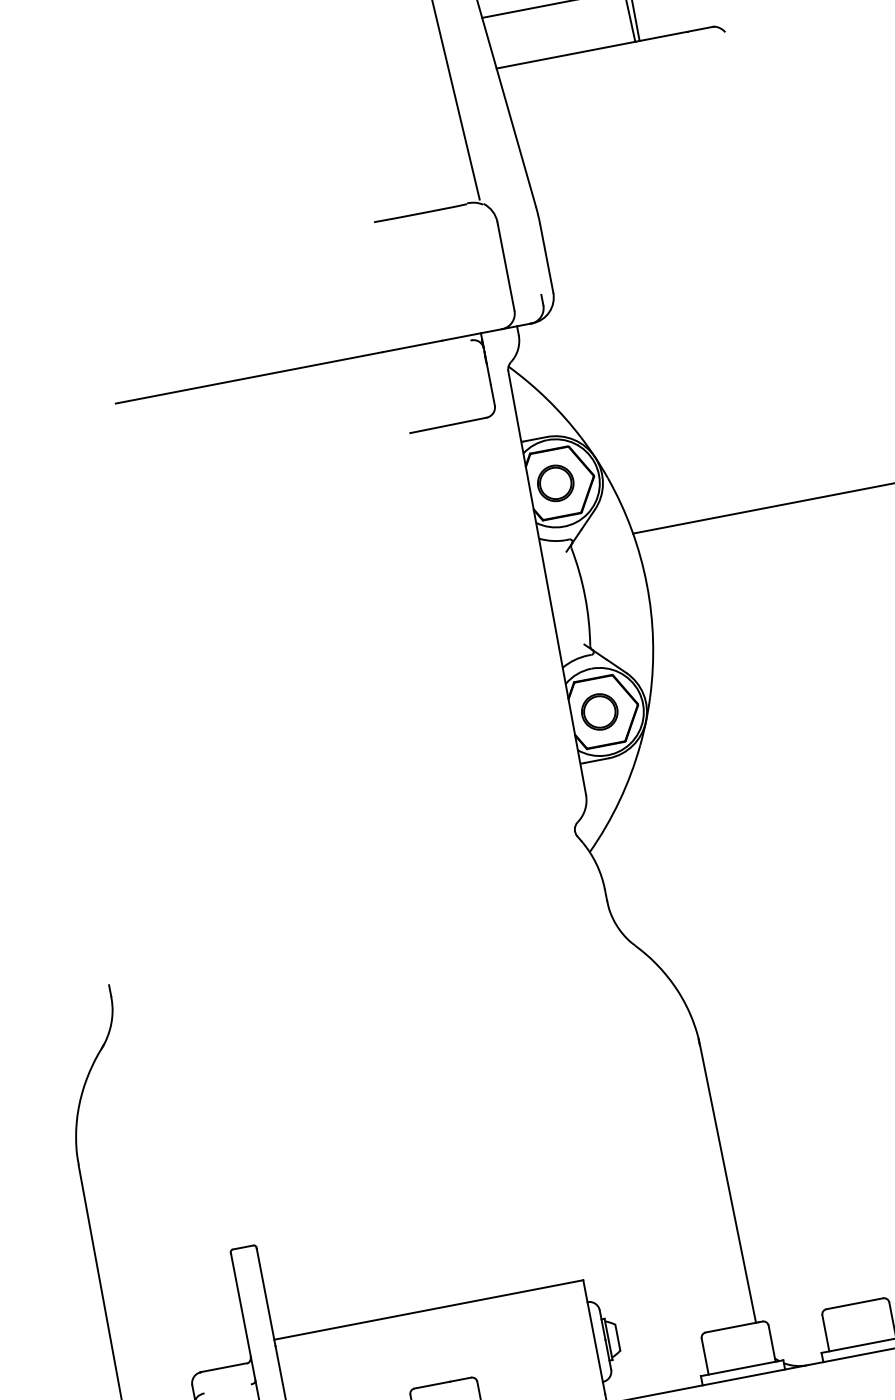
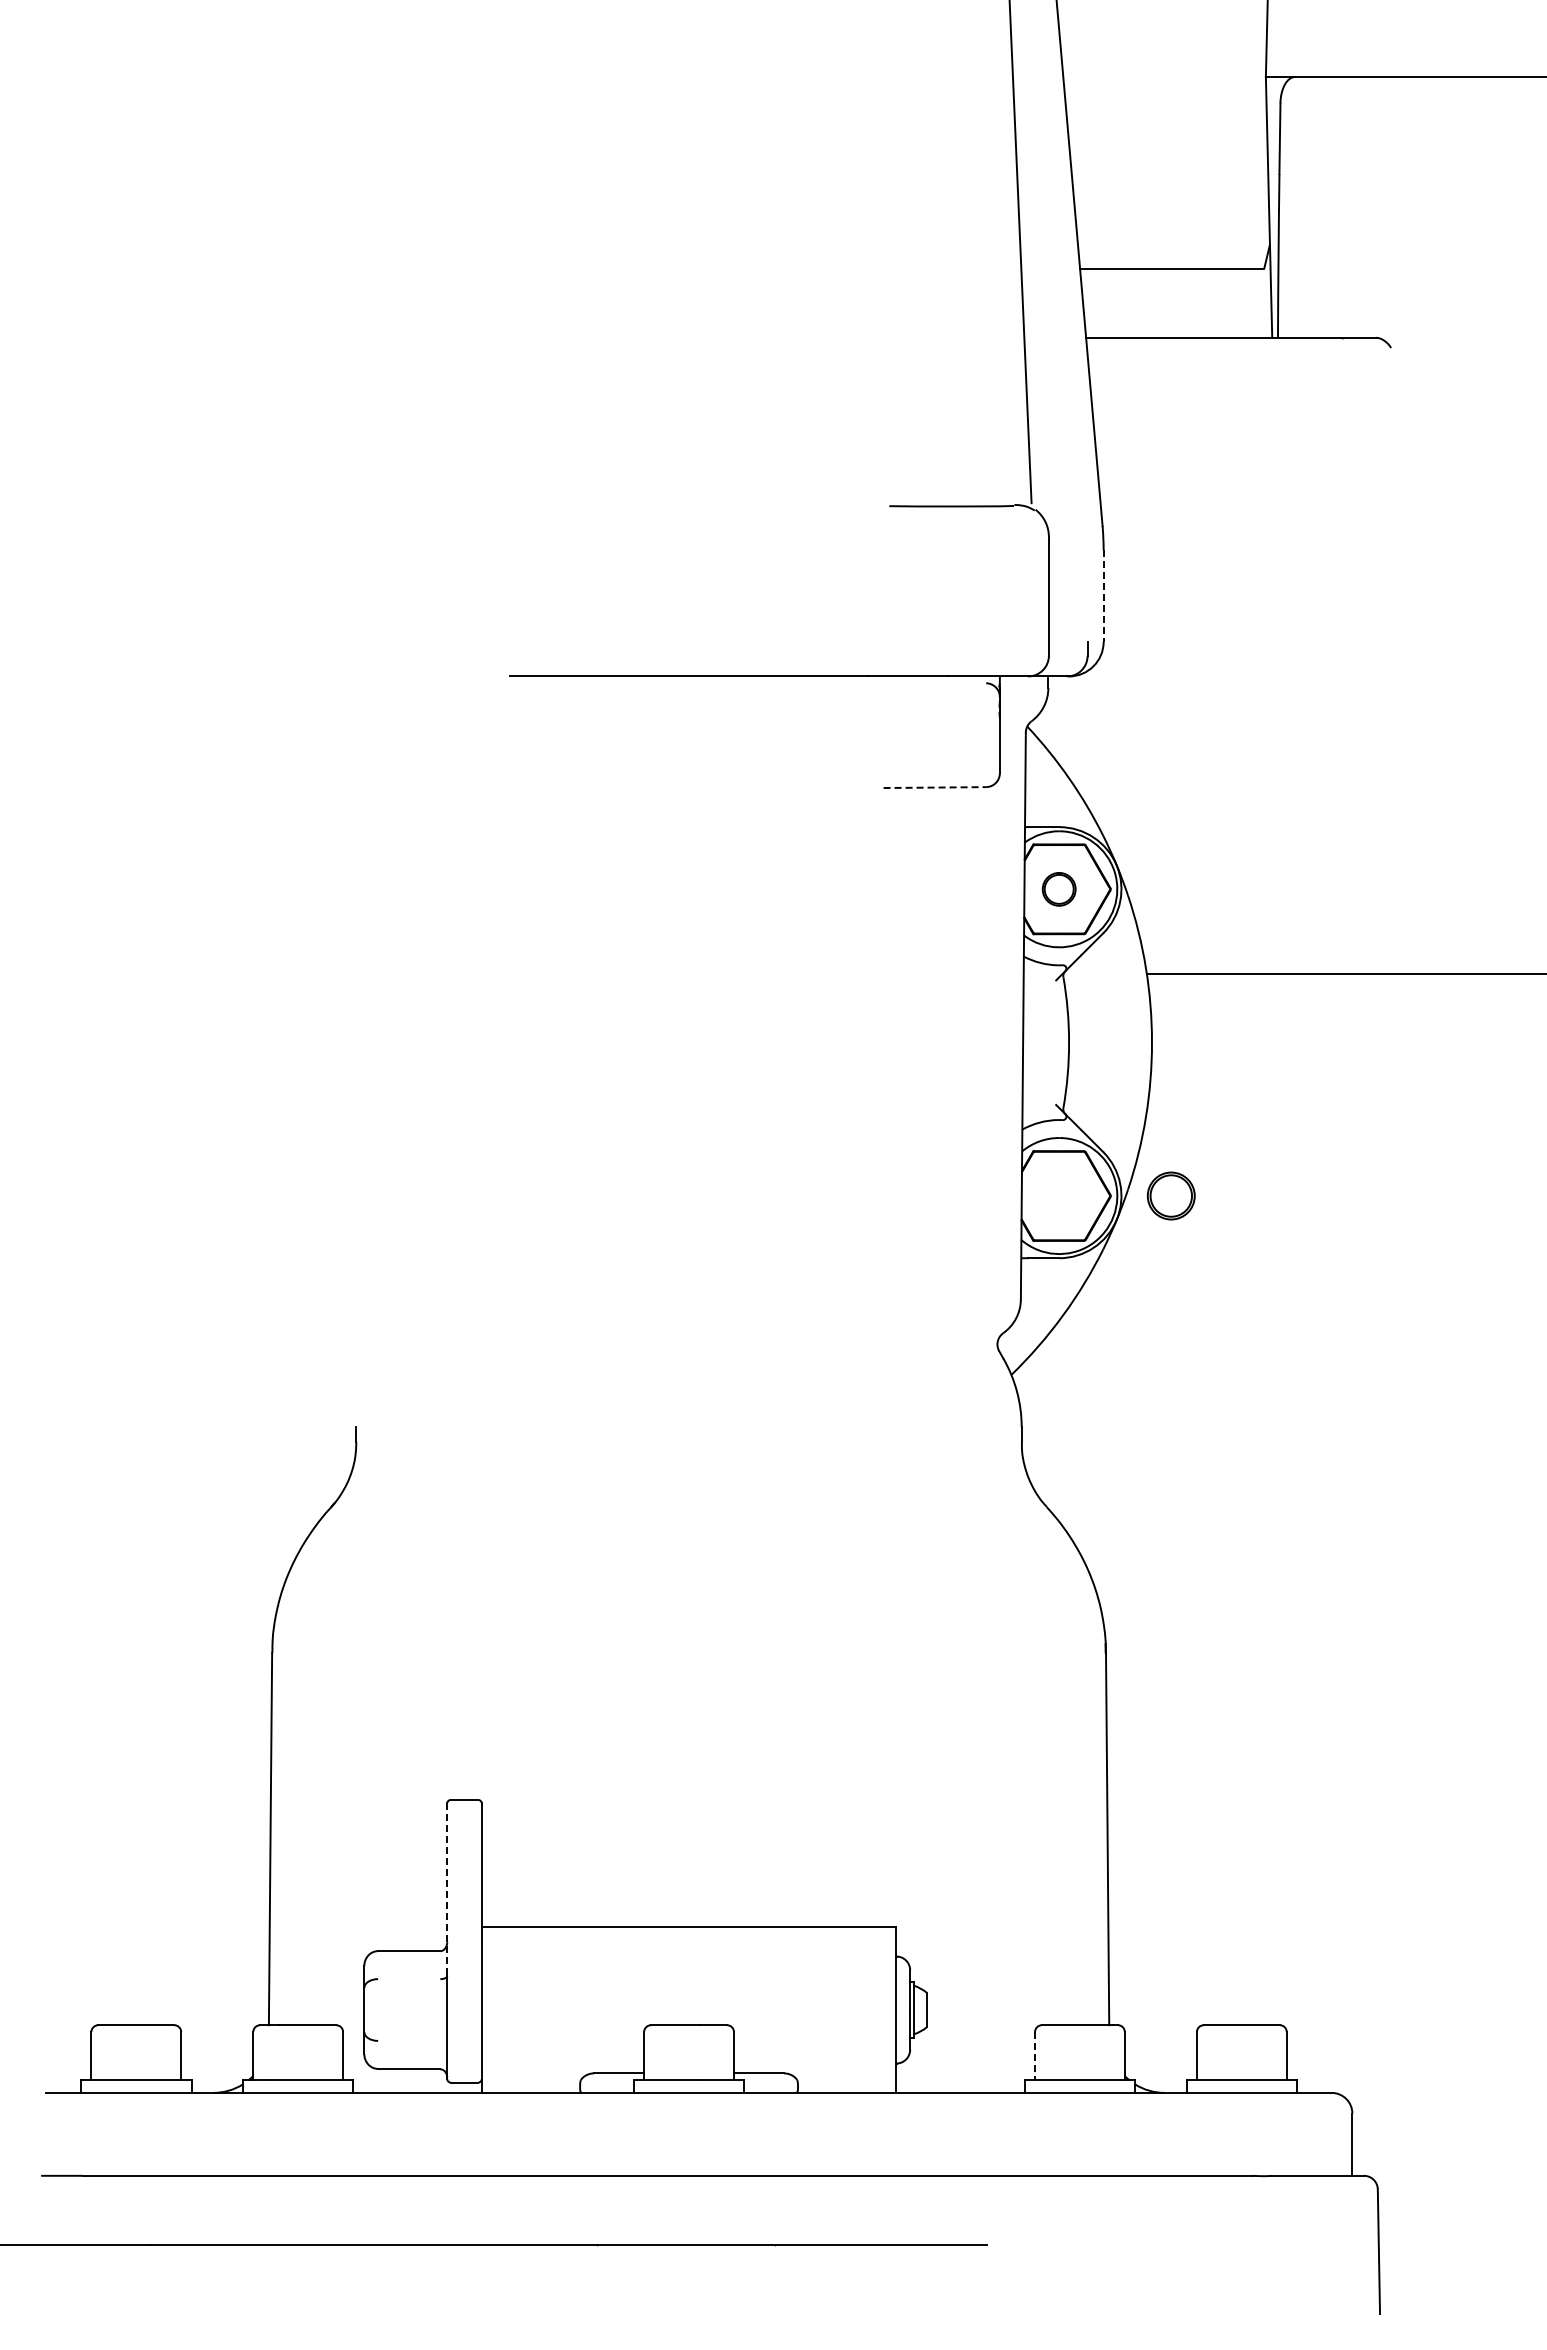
line: (546, 258) -> (1103, 596), solid -> dashed
line: (448, 425) -> (935, 787), solid -> dashed
part: (555, 483) -> (1058, 889), size x0.7
part: (599, 711) -> (1170, 1195), moved
line: (243, 1316) -> (447, 1889), solid -> dashed
line: (705, 1356) -> (1035, 2056), solid -> dashed

